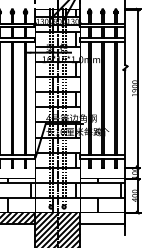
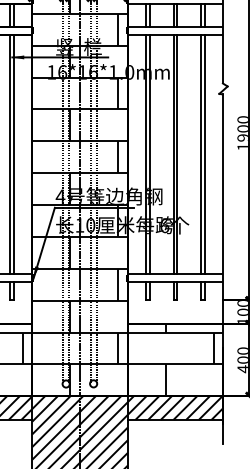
hatch: (102, 217) -> (174, 406), added

